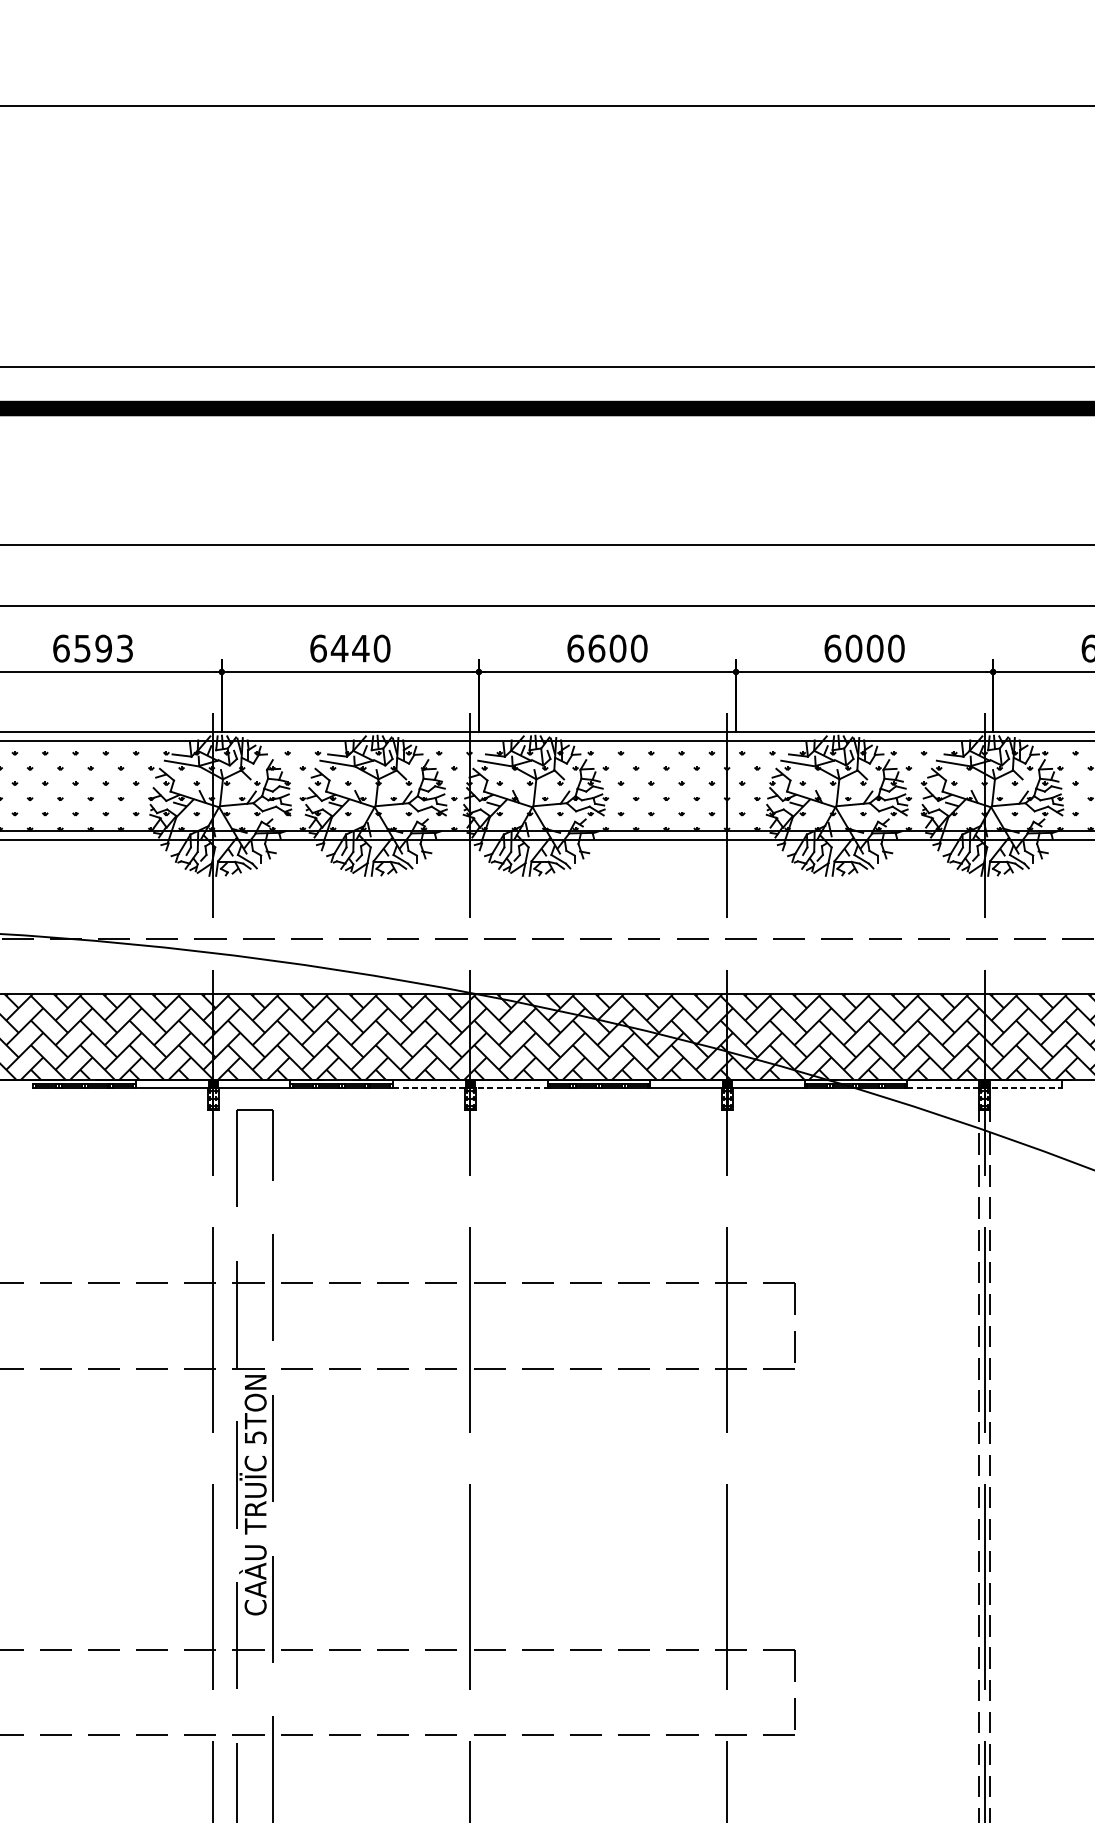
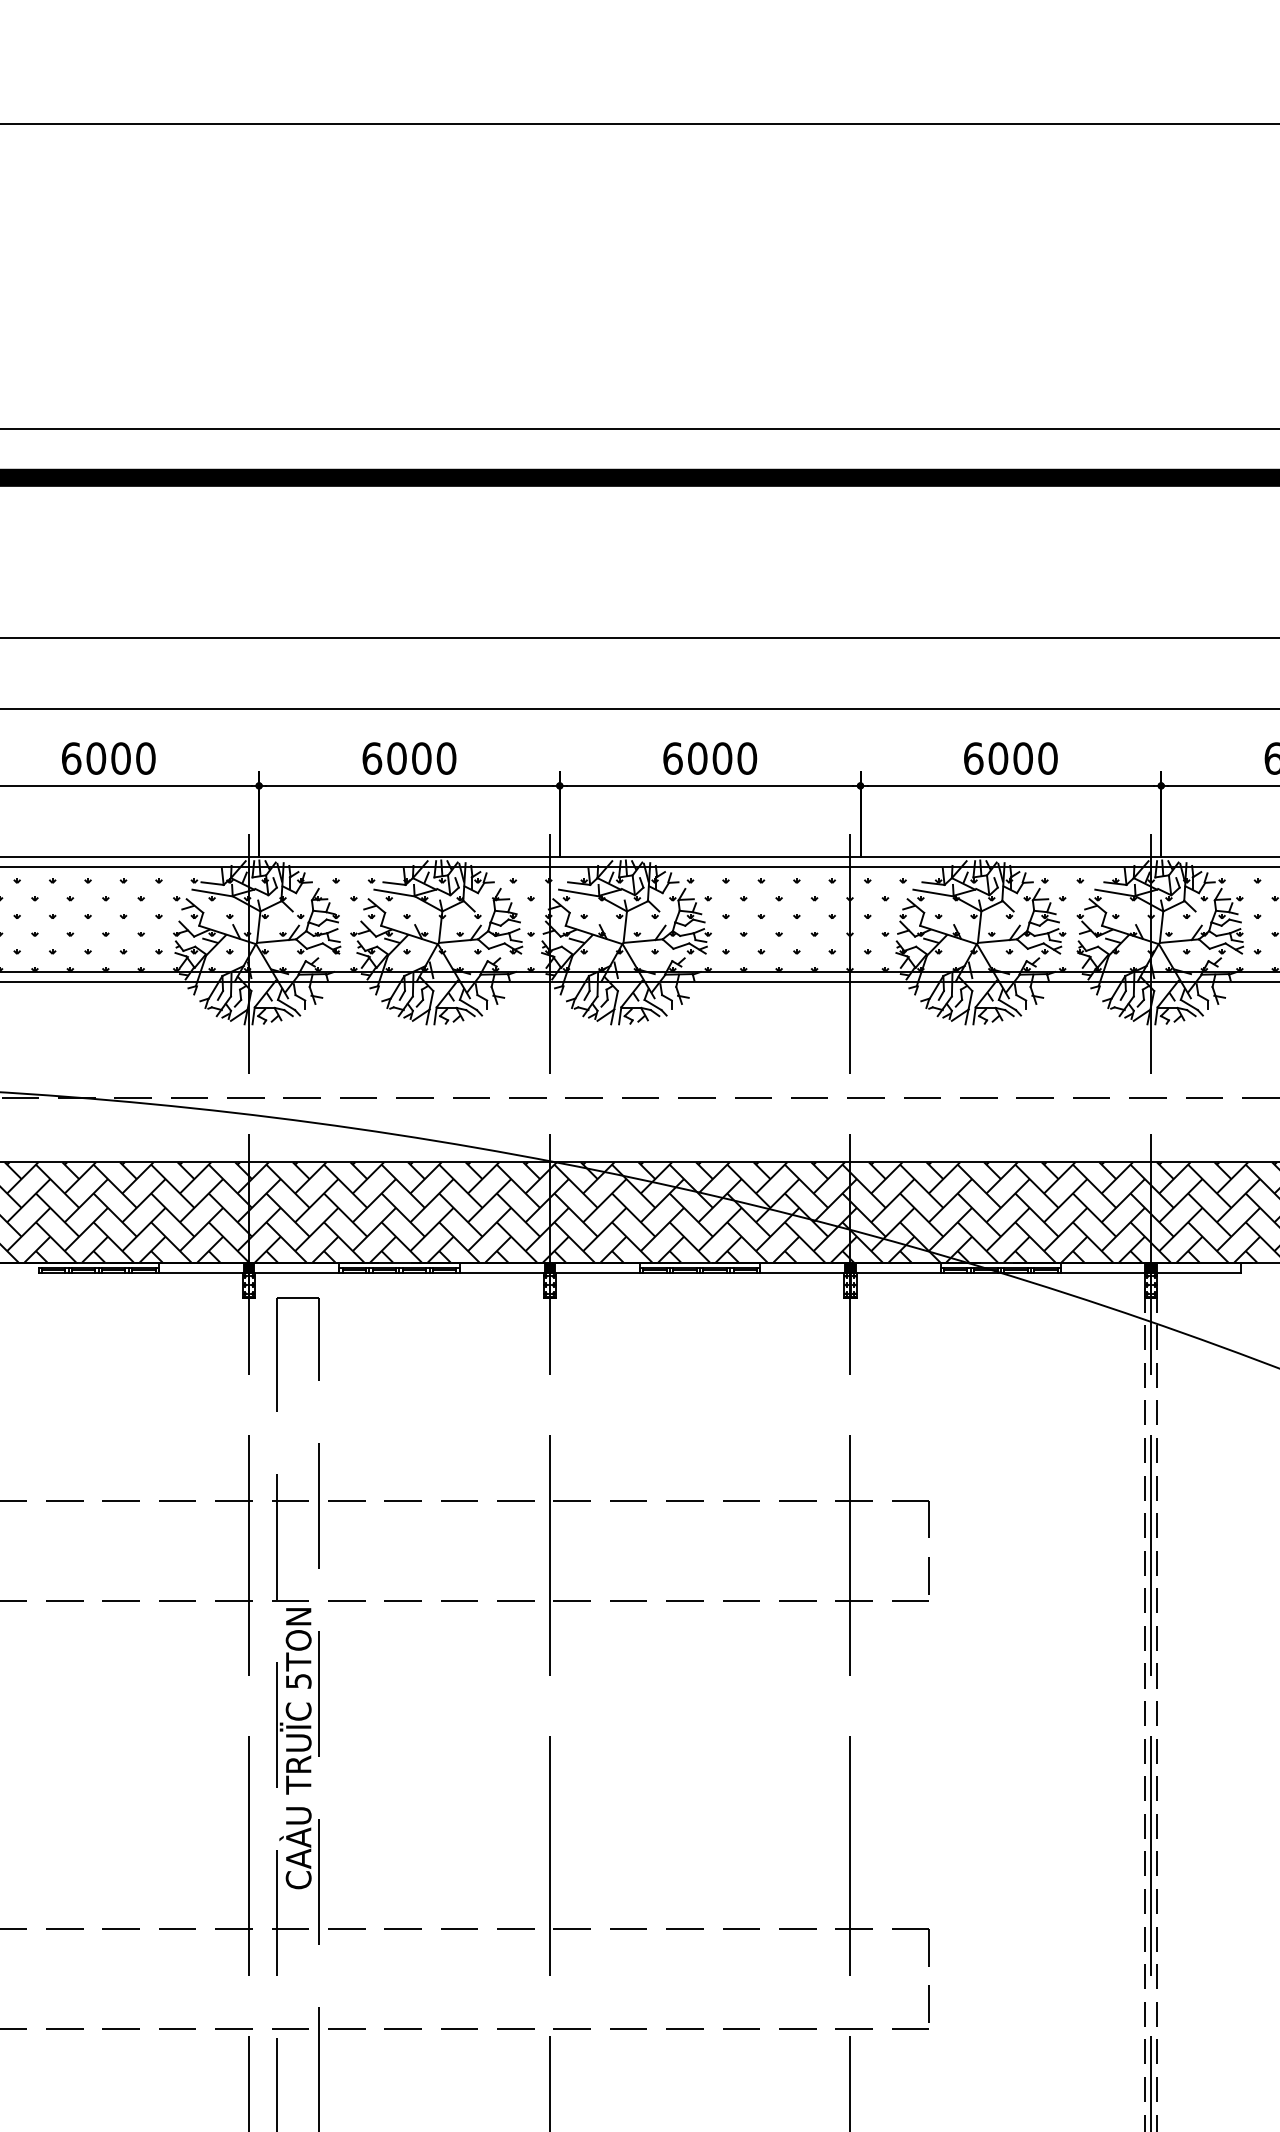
text: (103, 648) -> (120, 758), 6593 -> 6000
text: (349, 648) -> (408, 758), 6440 -> 6000
text: (596, 648) -> (697, 758), 6600 -> 6000
line: (470, 1088) -> (550, 1272), dashed -> solid
line: (984, 1088) -> (1151, 1272), dashed -> solid

